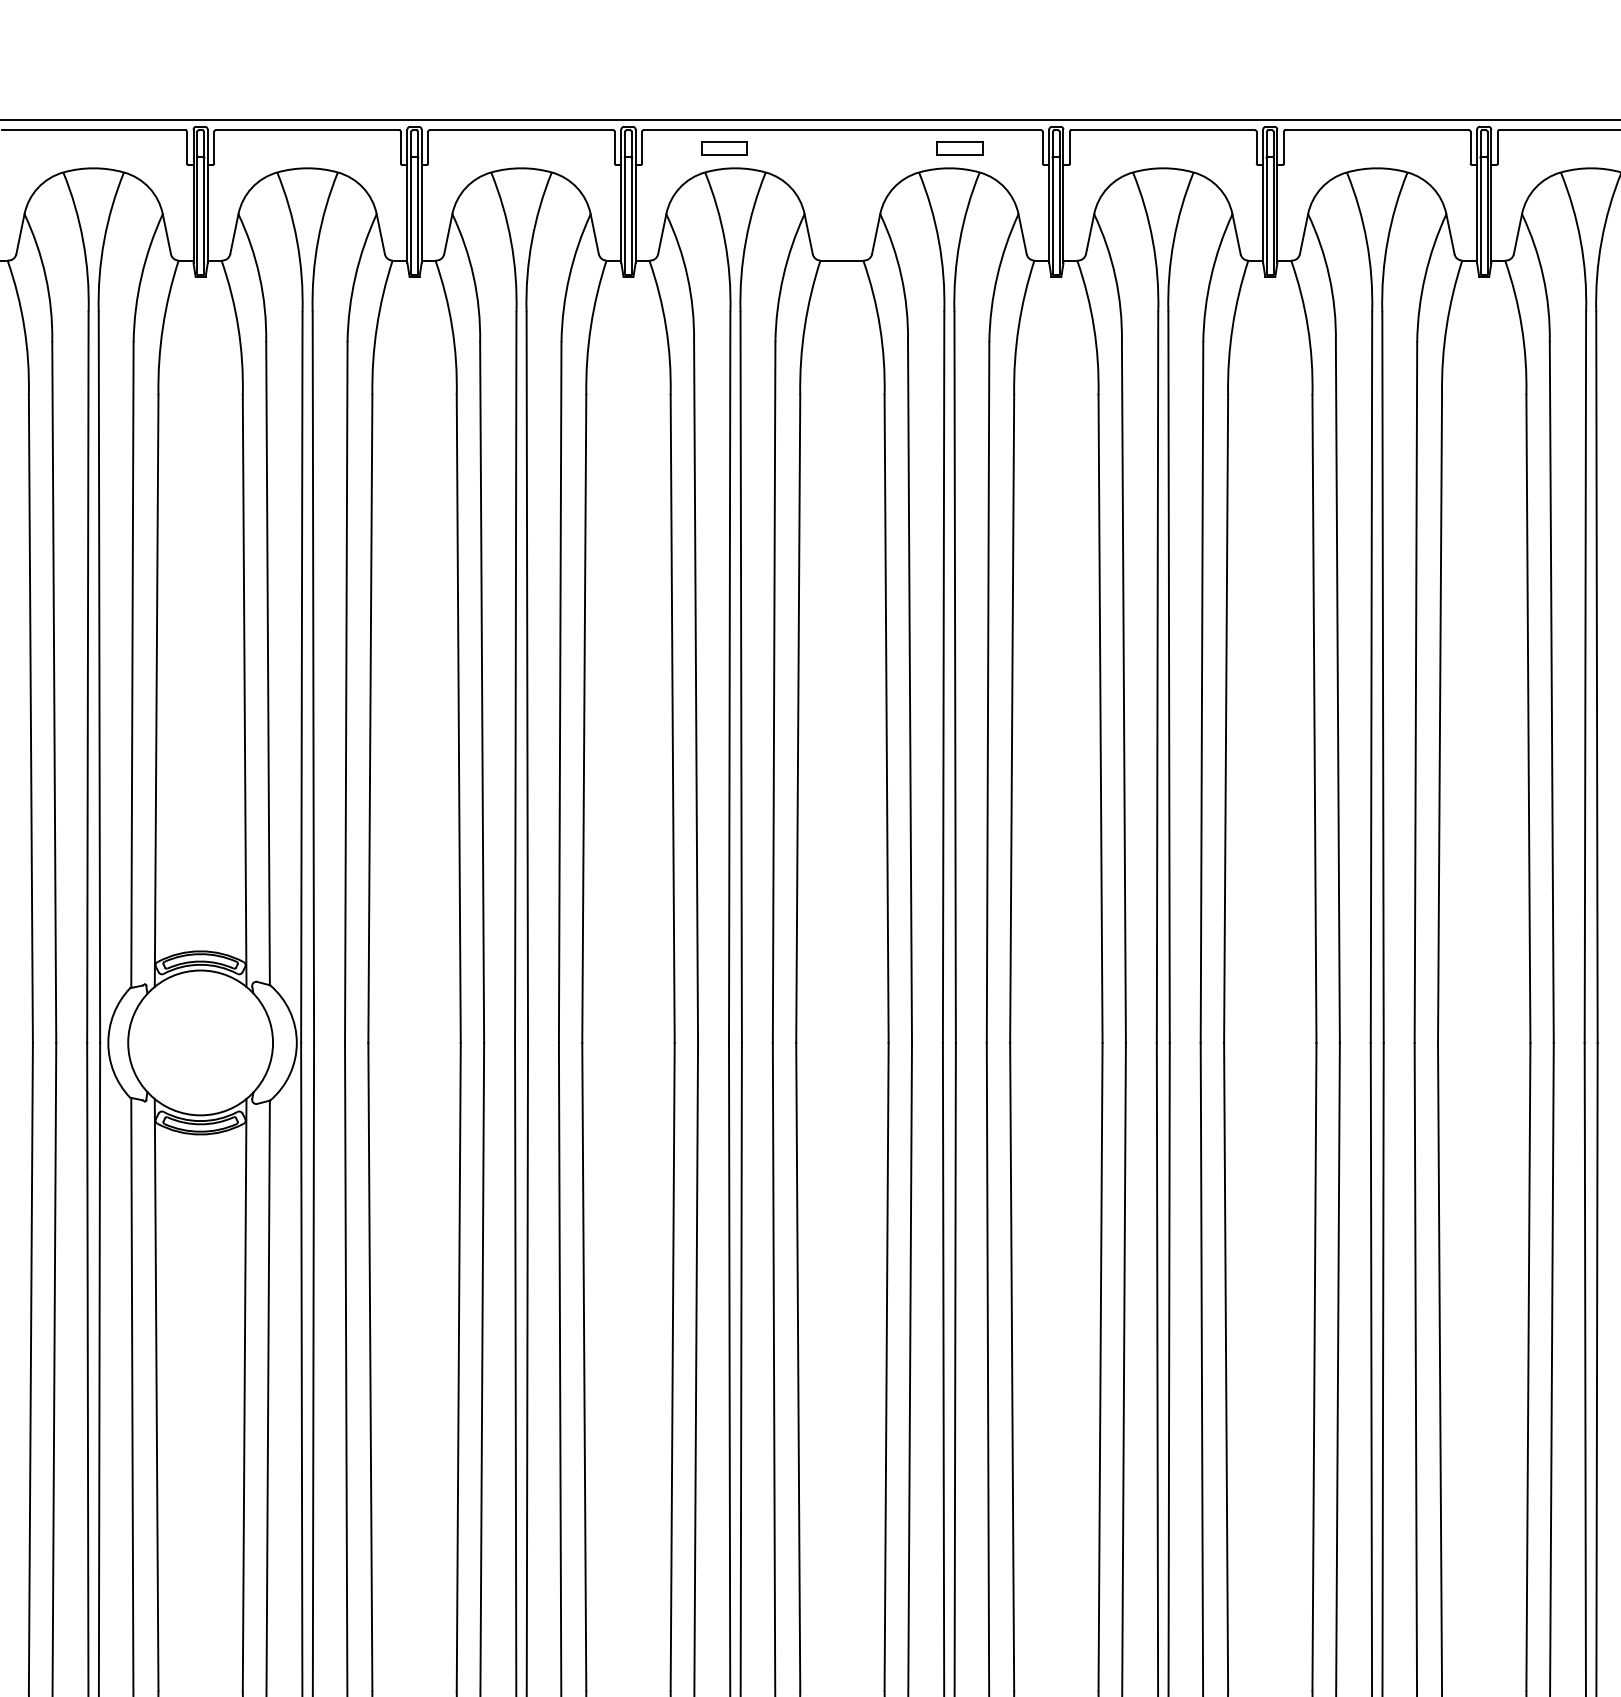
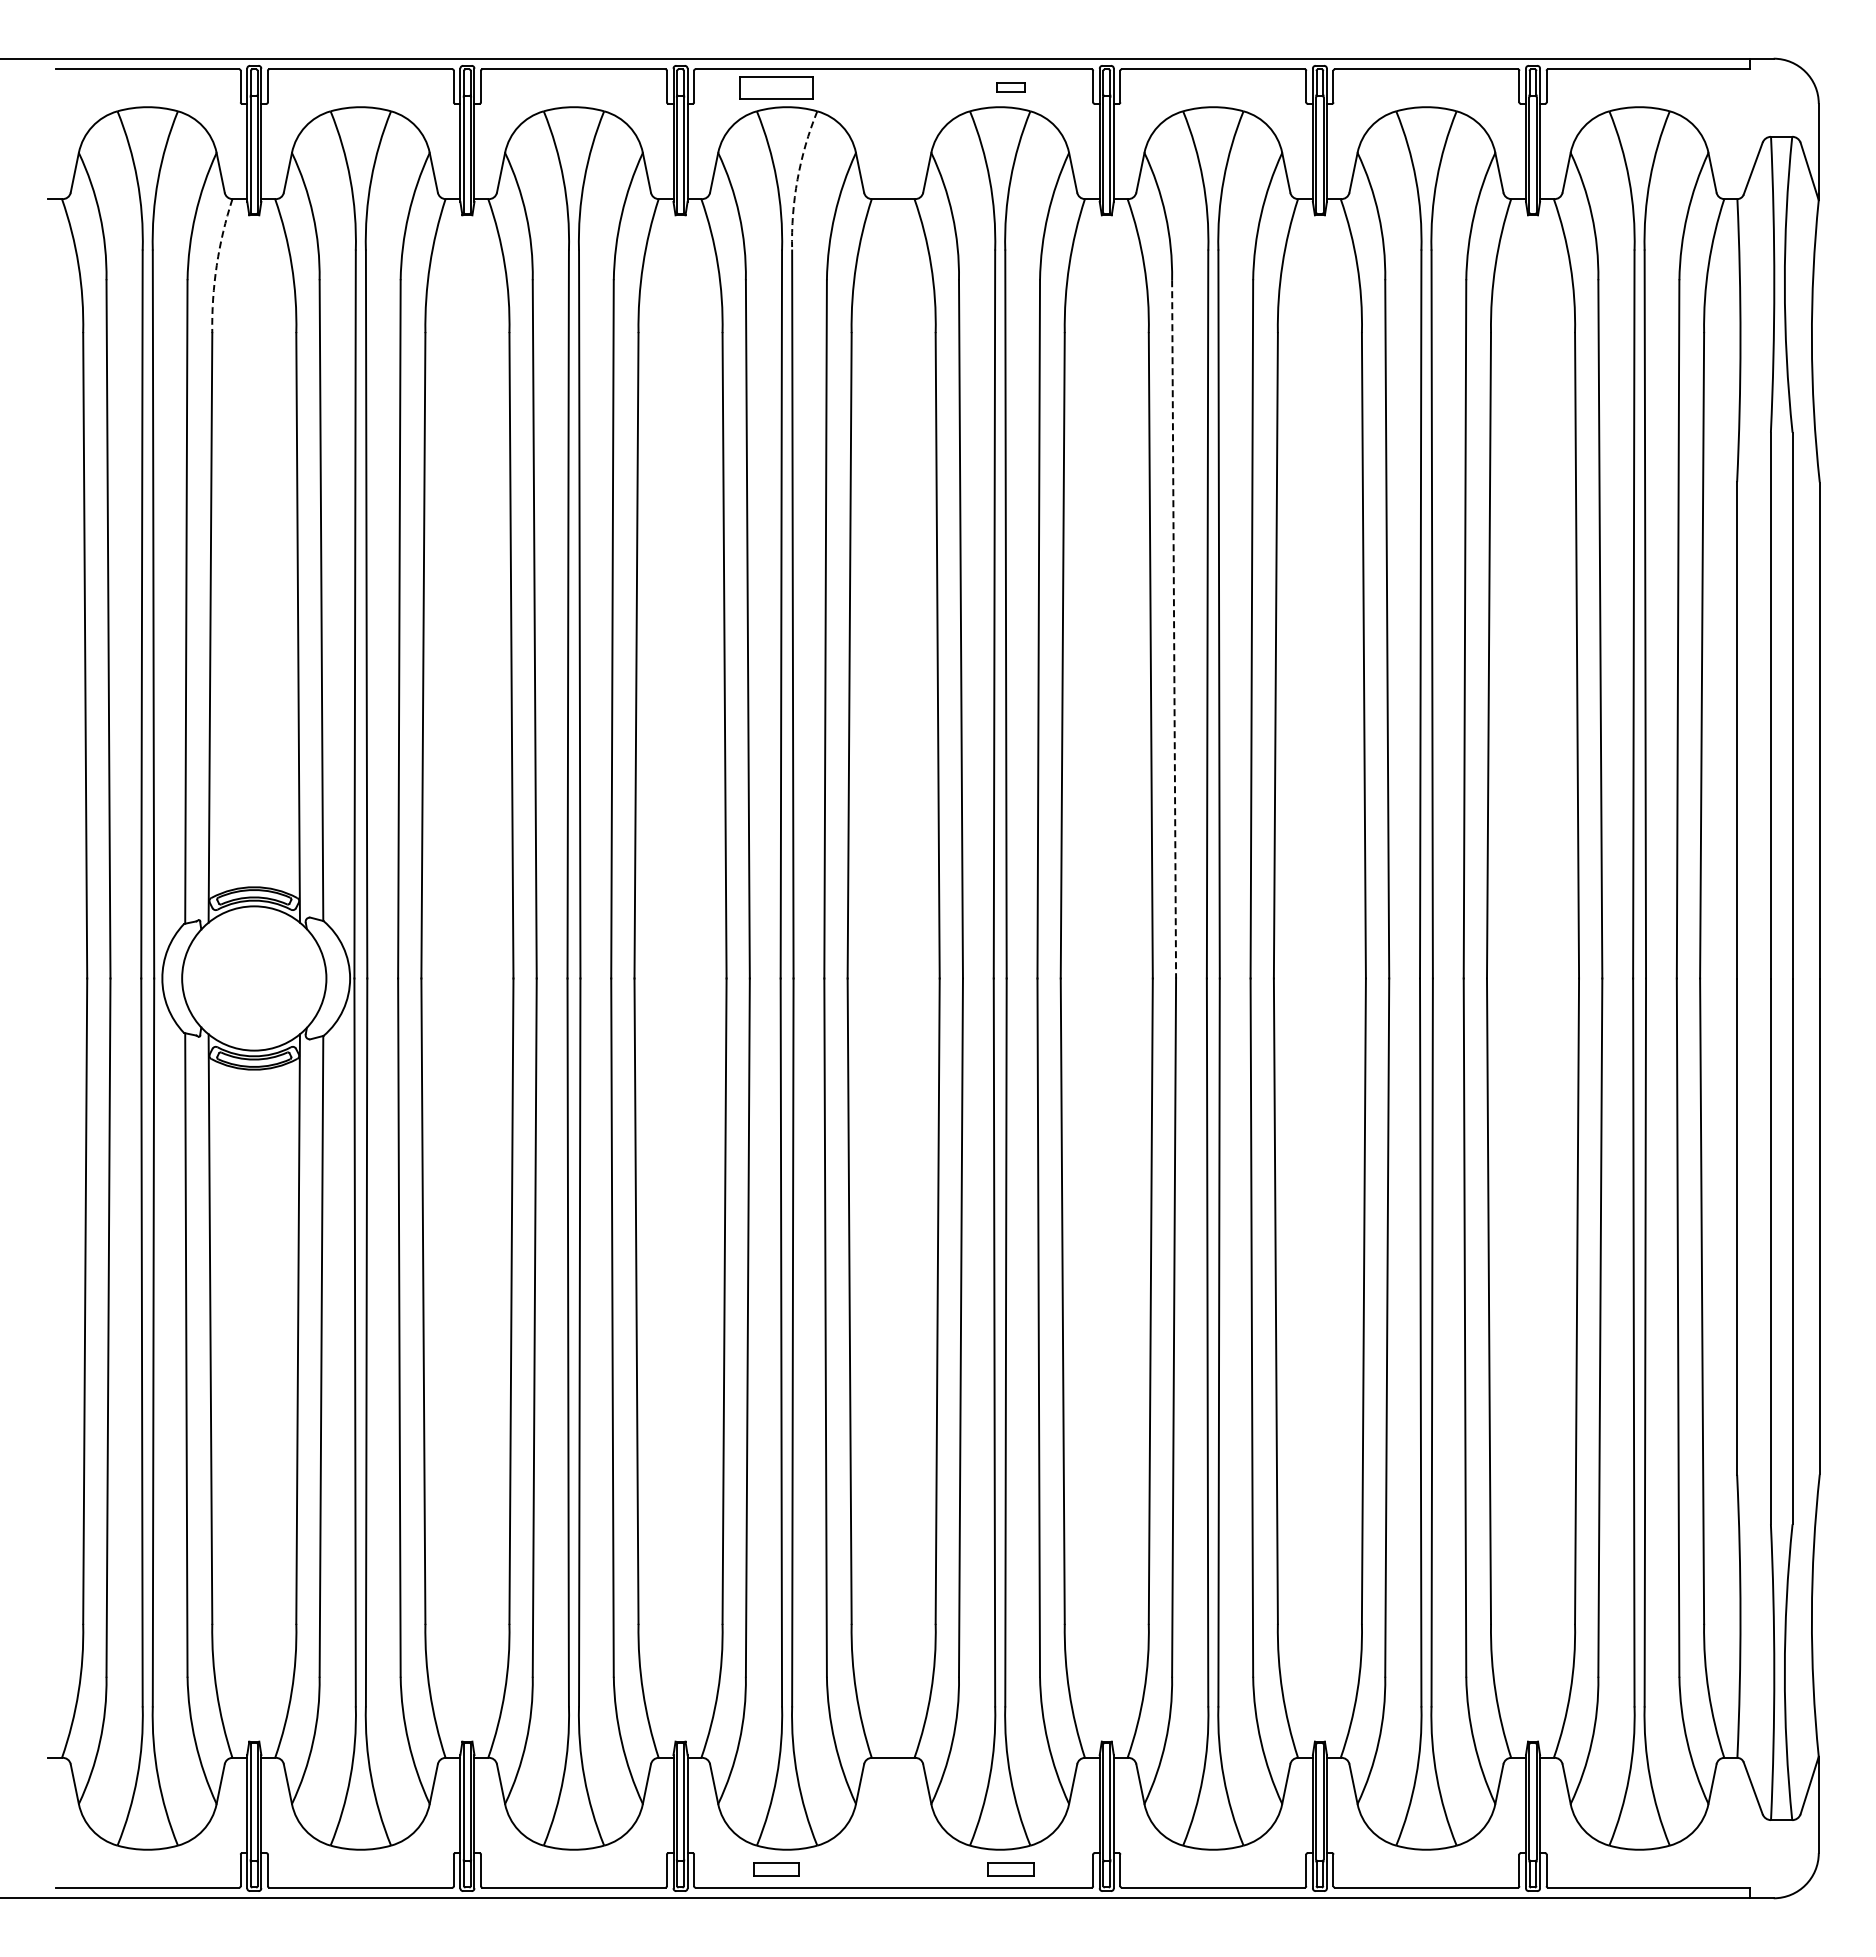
part: (724, 148) -> (776, 87), size x1.6
part: (959, 148) -> (1010, 87), size x0.6
arc: (745, 240) -> (797, 179), solid -> dashed
arc: (162, 327) -> (216, 265), solid -> dashed
line: (1124, 692) -> (1174, 629), solid -> dashed

